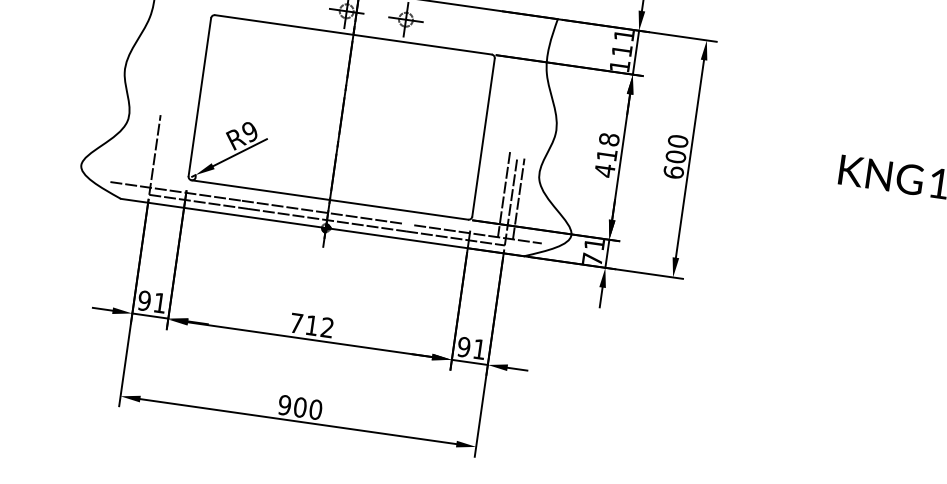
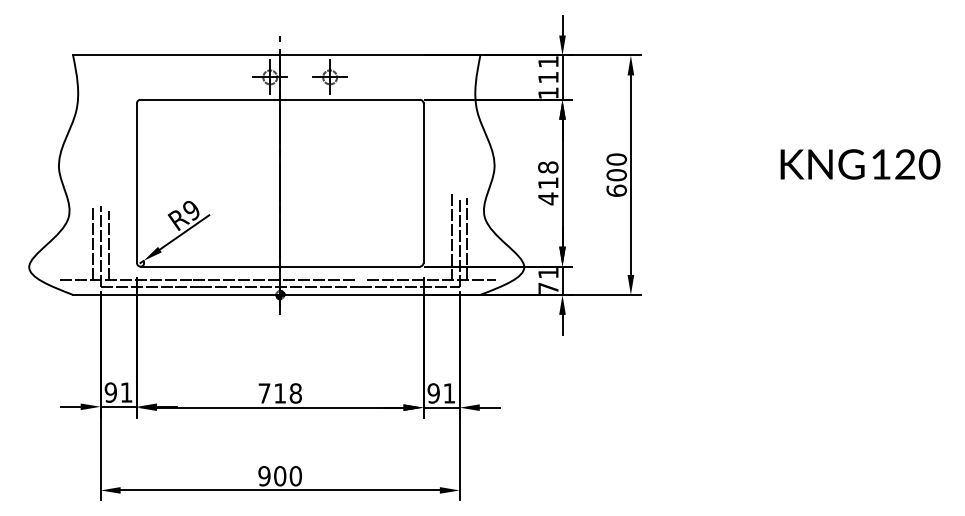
line: (148, 149) -> (93, 242), added
line: (163, 153) -> (108, 244), added
text: (327, 327) -> (295, 393), 712 -> 718

